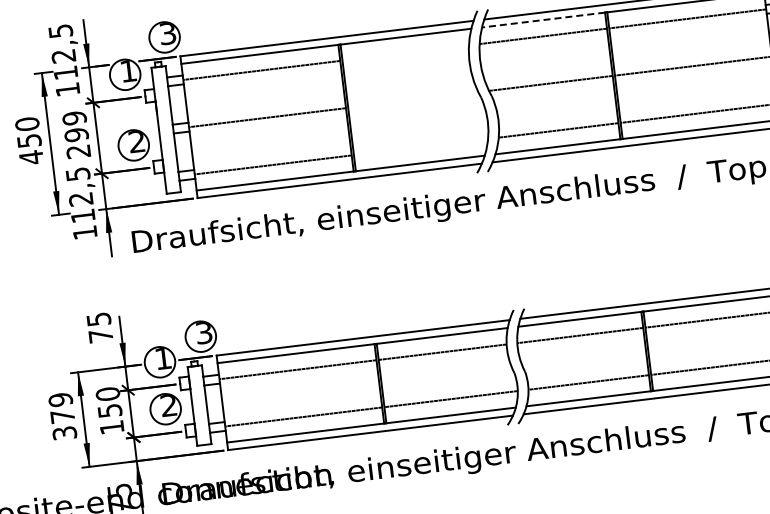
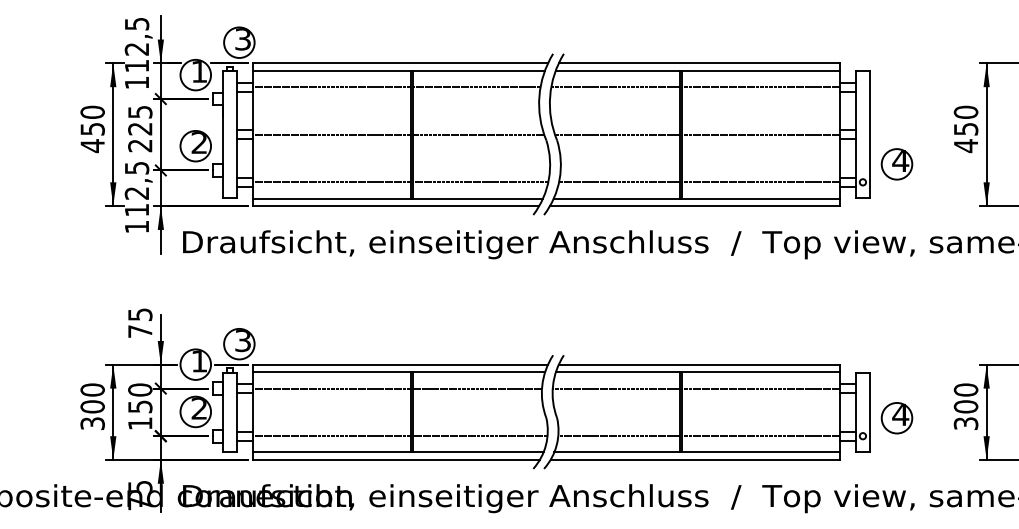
line: (543, 19) -> (617, 70), dashed -> solid
line: (405, 53) -> (476, 87), added
line: (413, 99) -> (478, 134), added
text: (75, 126) -> (140, 120), 299 -> 225
line: (420, 147) -> (480, 182), added
text: (61, 408) -> (92, 398), 379 -> 300

